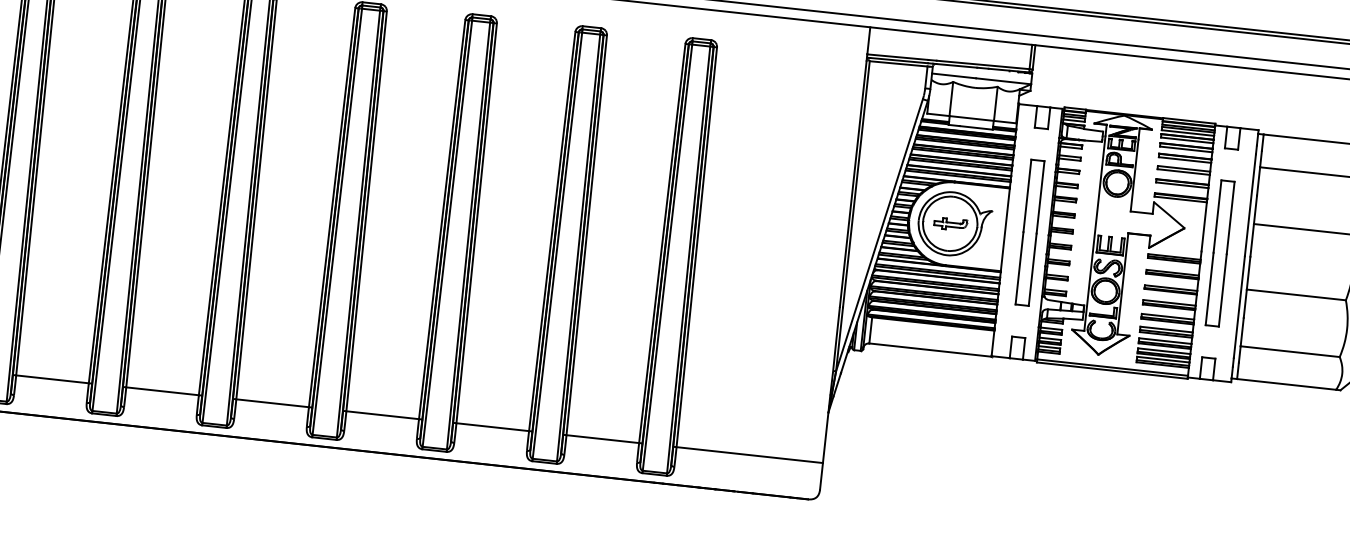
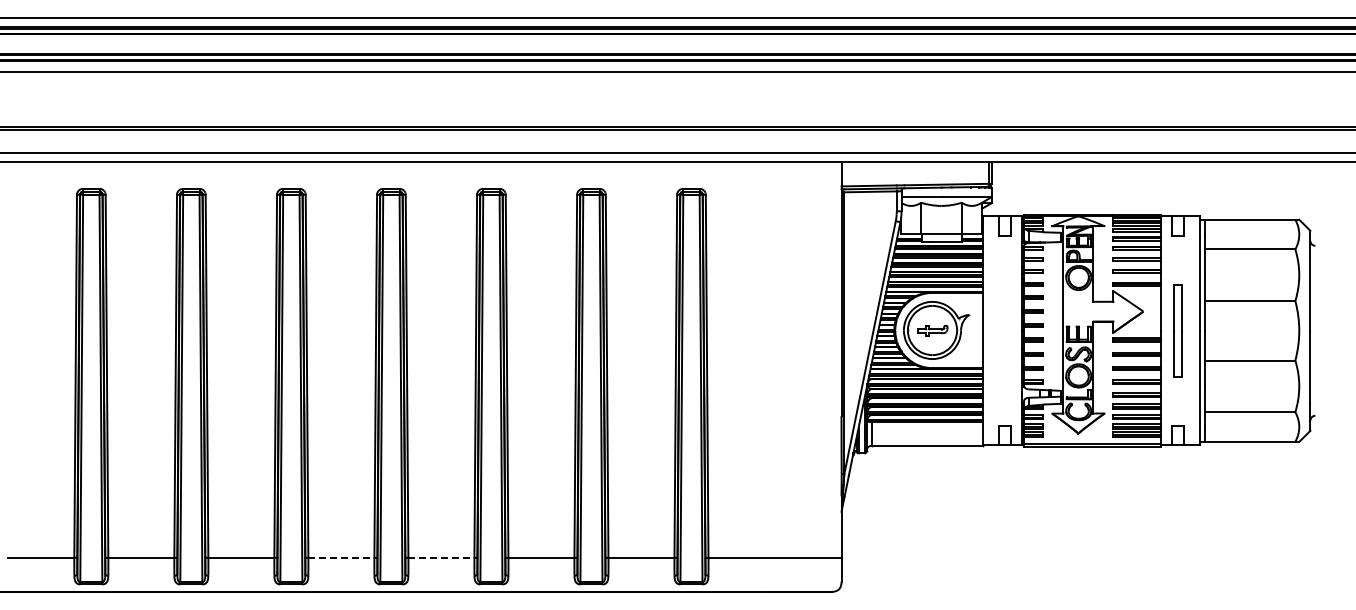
part: (1029, 232) -> (1004, 330), removed
part: (1219, 253) -> (1177, 330), size x0.7
line: (272, 402) -> (341, 557), solid -> dashed
line: (382, 414) -> (441, 557), solid -> dashed

